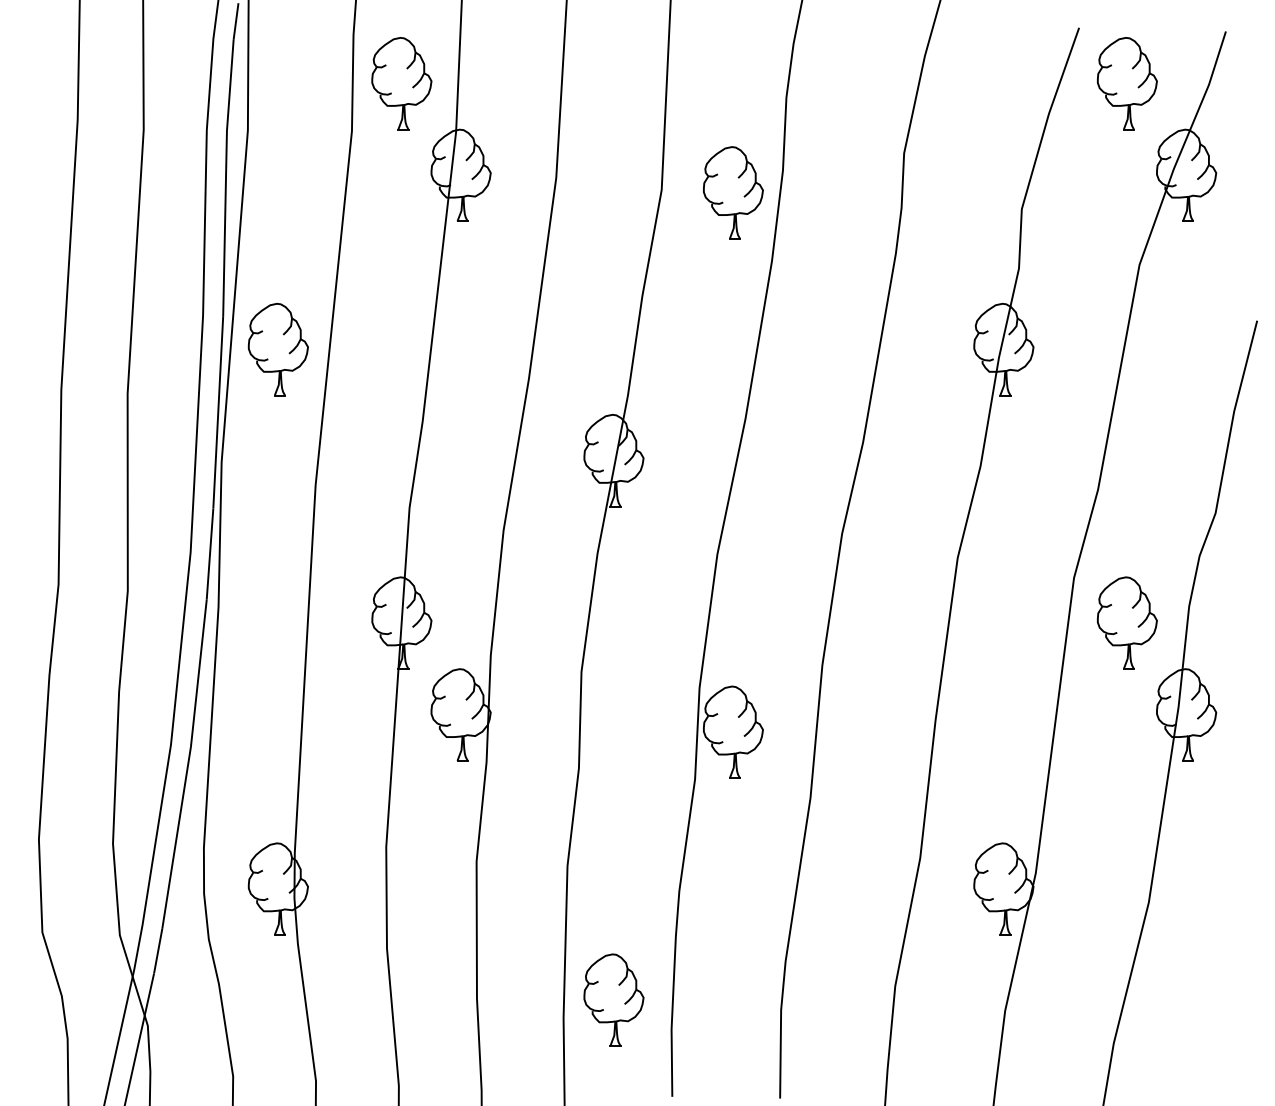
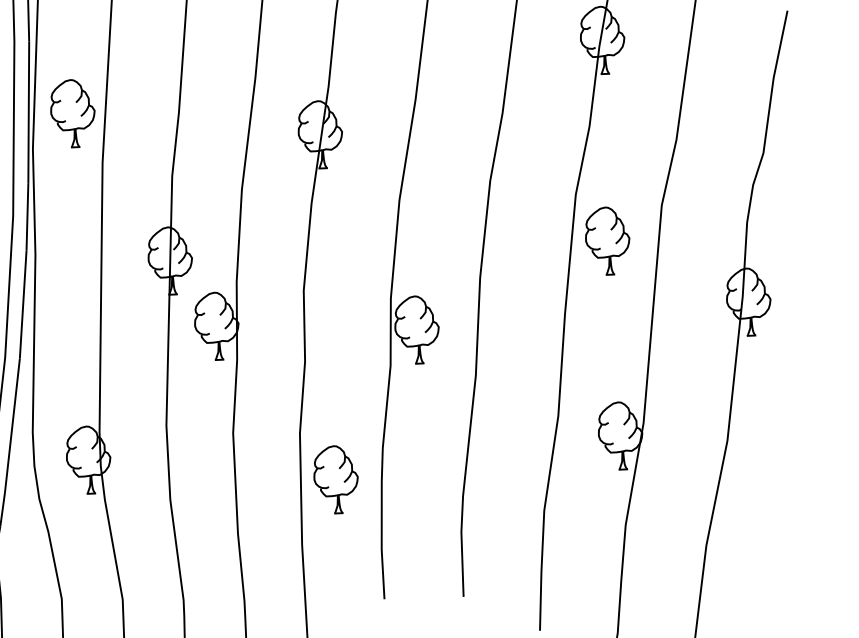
part: (277, 349) -> (72, 113), moved
part: (1127, 622) -> (607, 240), moved
part: (613, 999) -> (335, 479), moved

